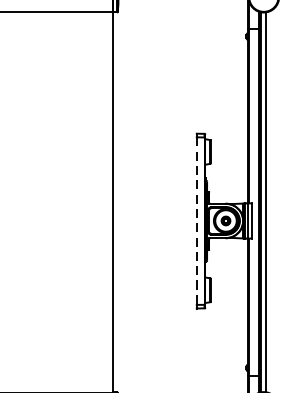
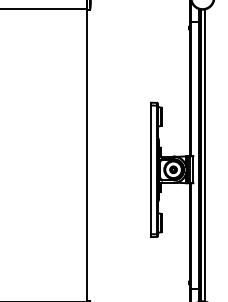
line: (197, 221) -> (151, 170), dashed -> solid

